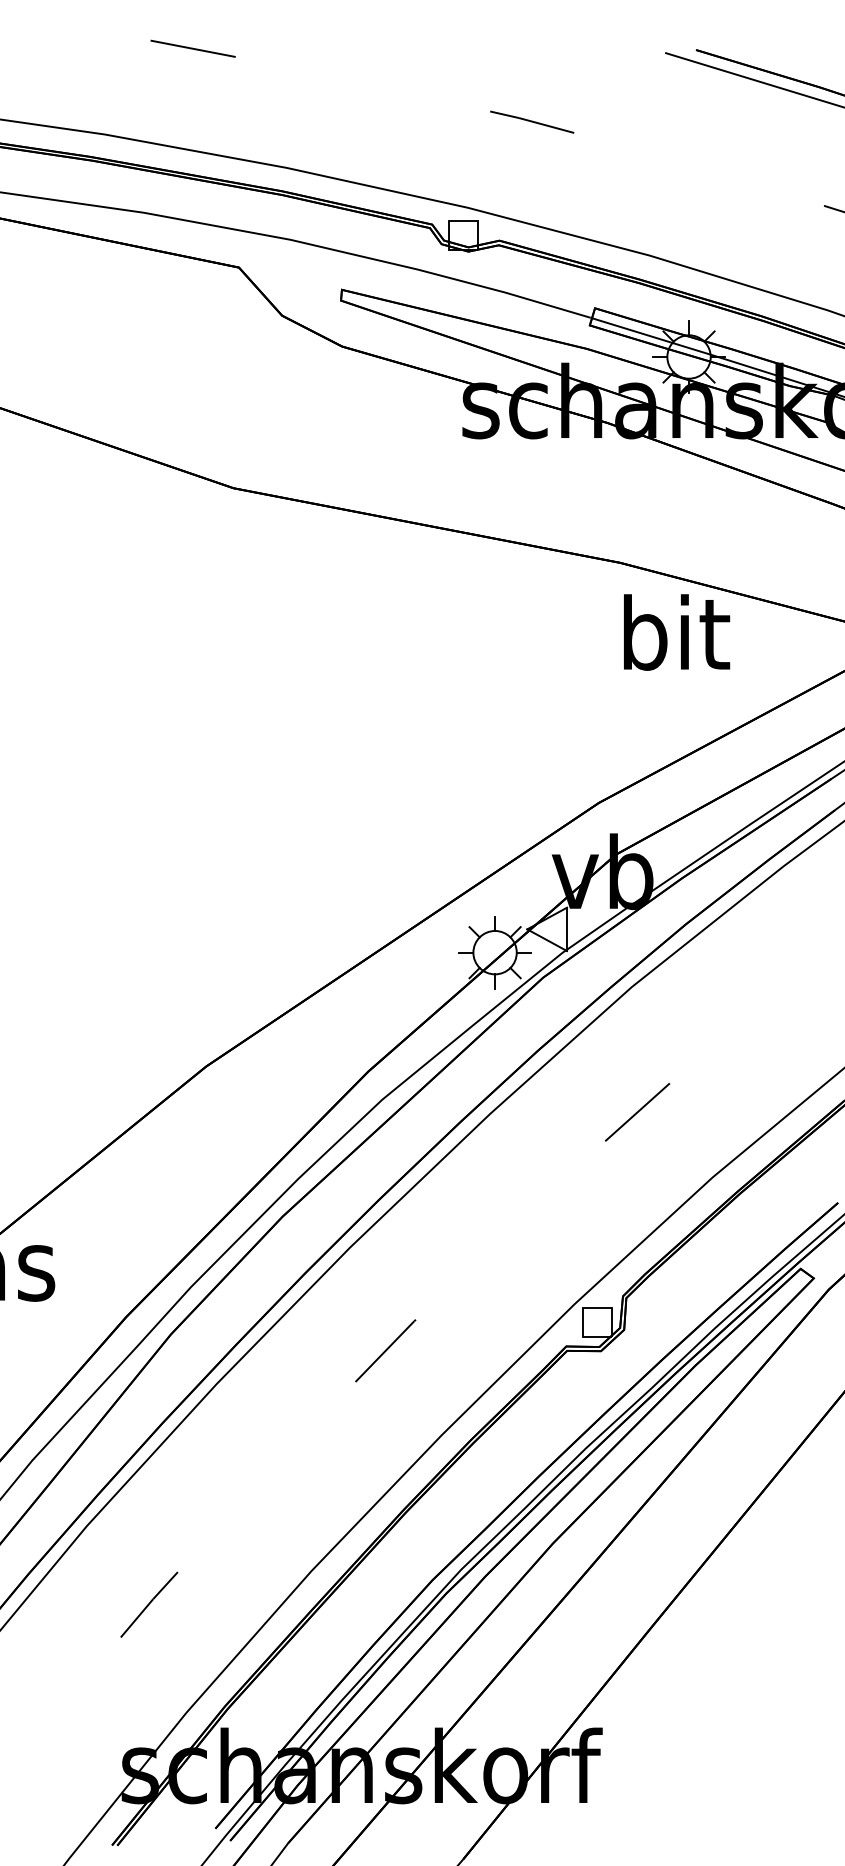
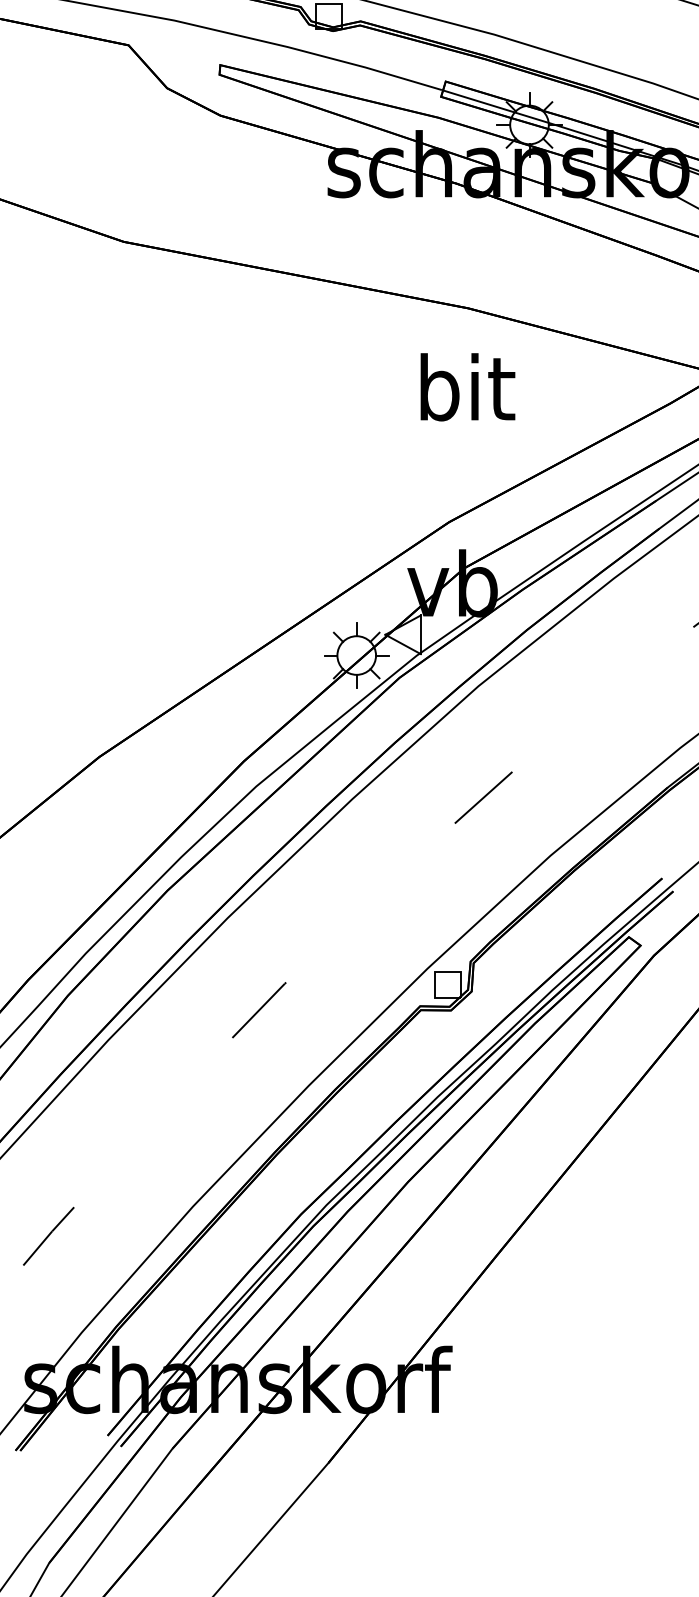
text: (677, 632) -> (468, 387), moved

